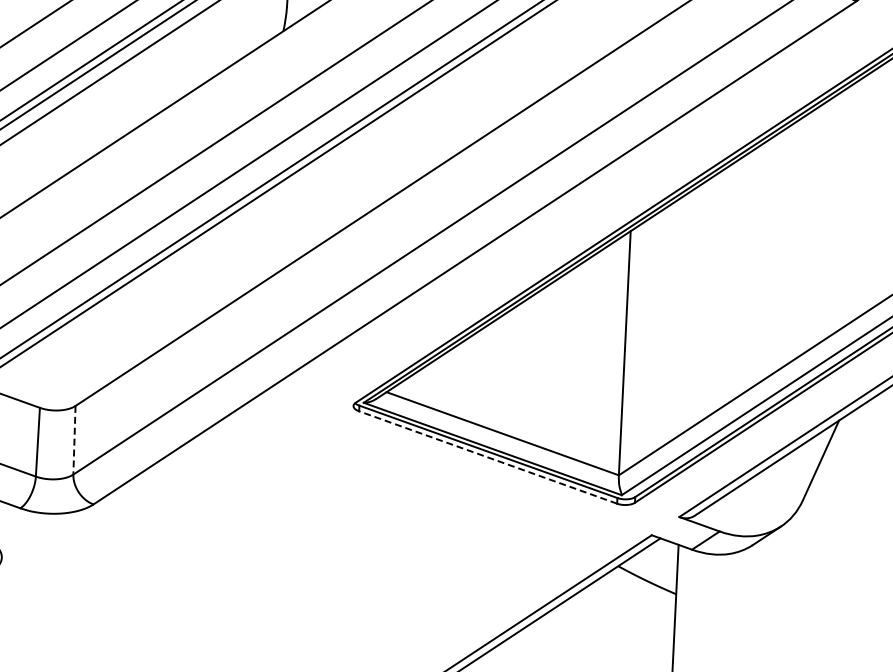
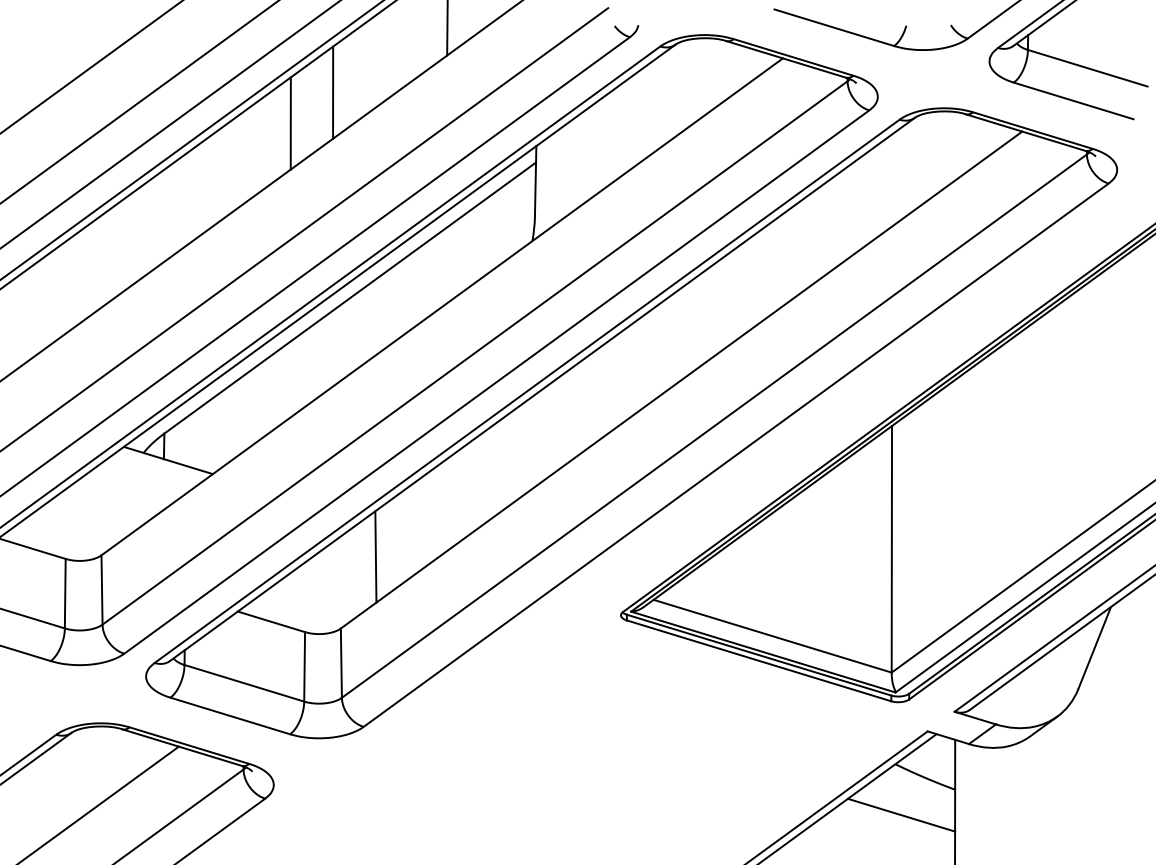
line: (113, 336) -> (375, 556), added
line: (74, 440) -> (341, 663), dashed -> solid
line: (487, 457) -> (758, 660), dashed -> solid
line: (621, 616) -> (901, 814), added

